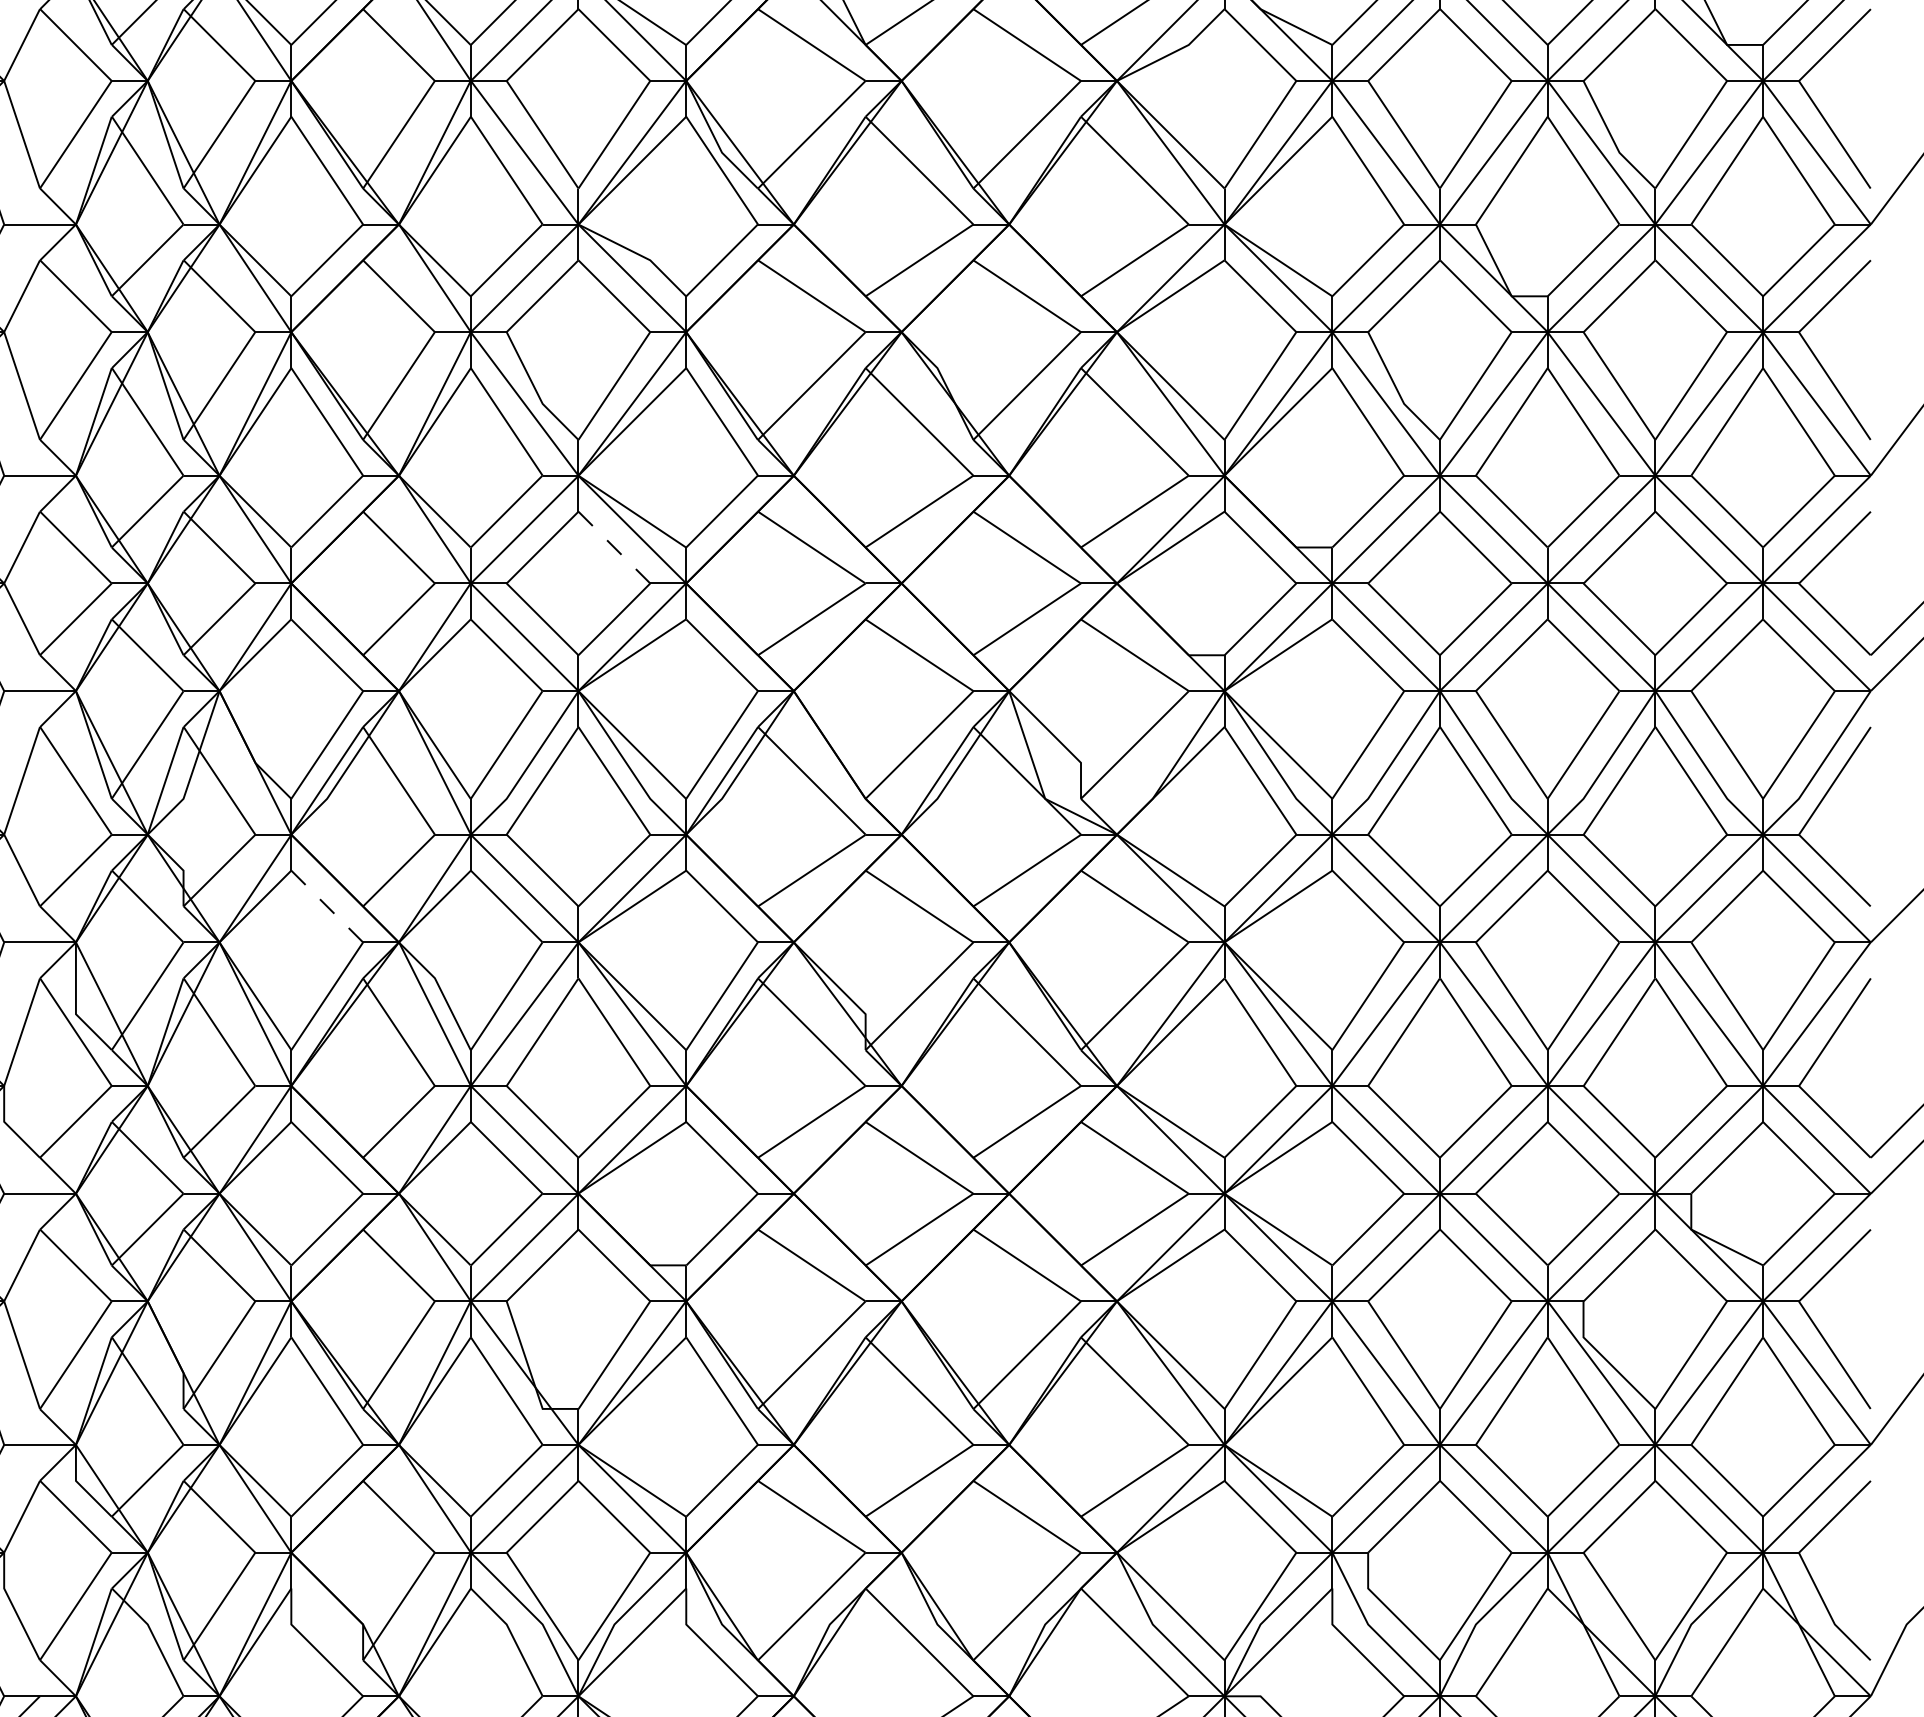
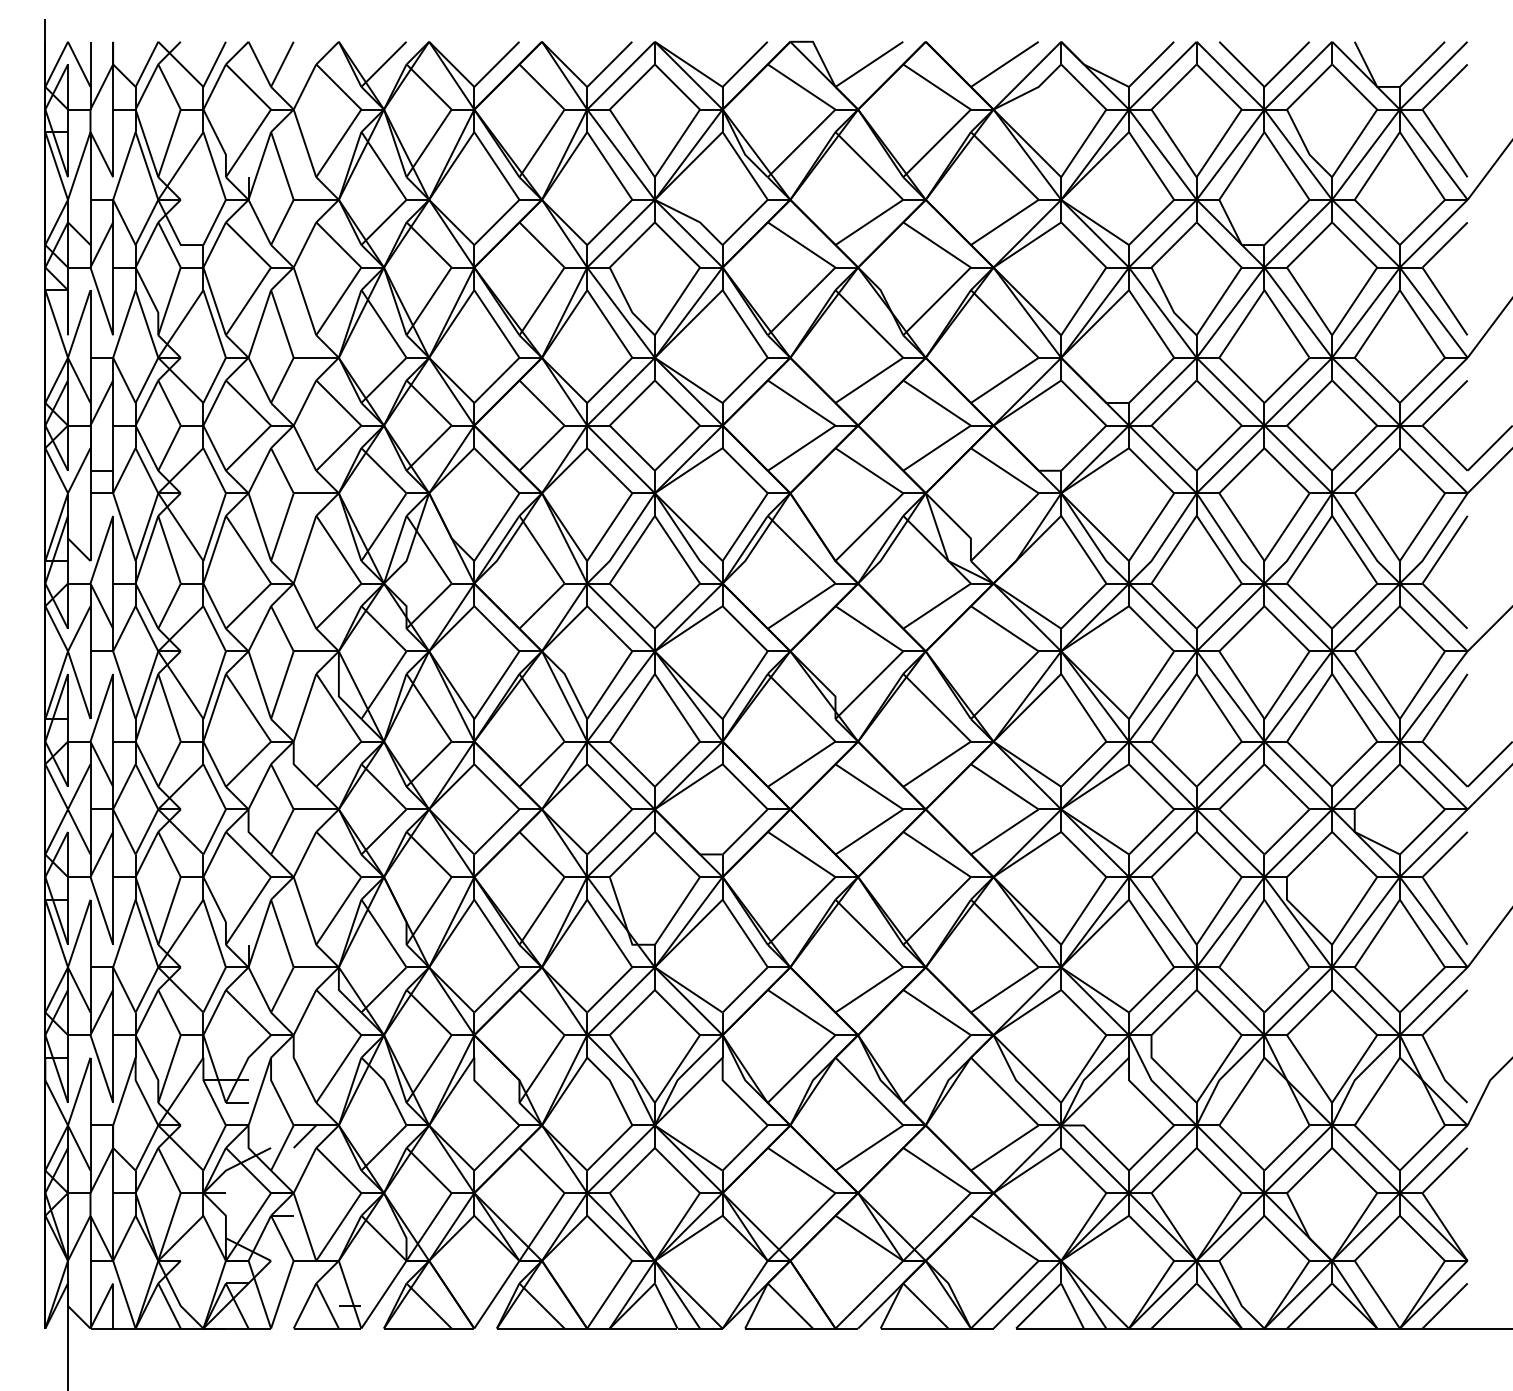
line: (614, 548) -> (677, 403), dashed -> solid
line: (326, 906) -> (496, 628), dashed -> solid

